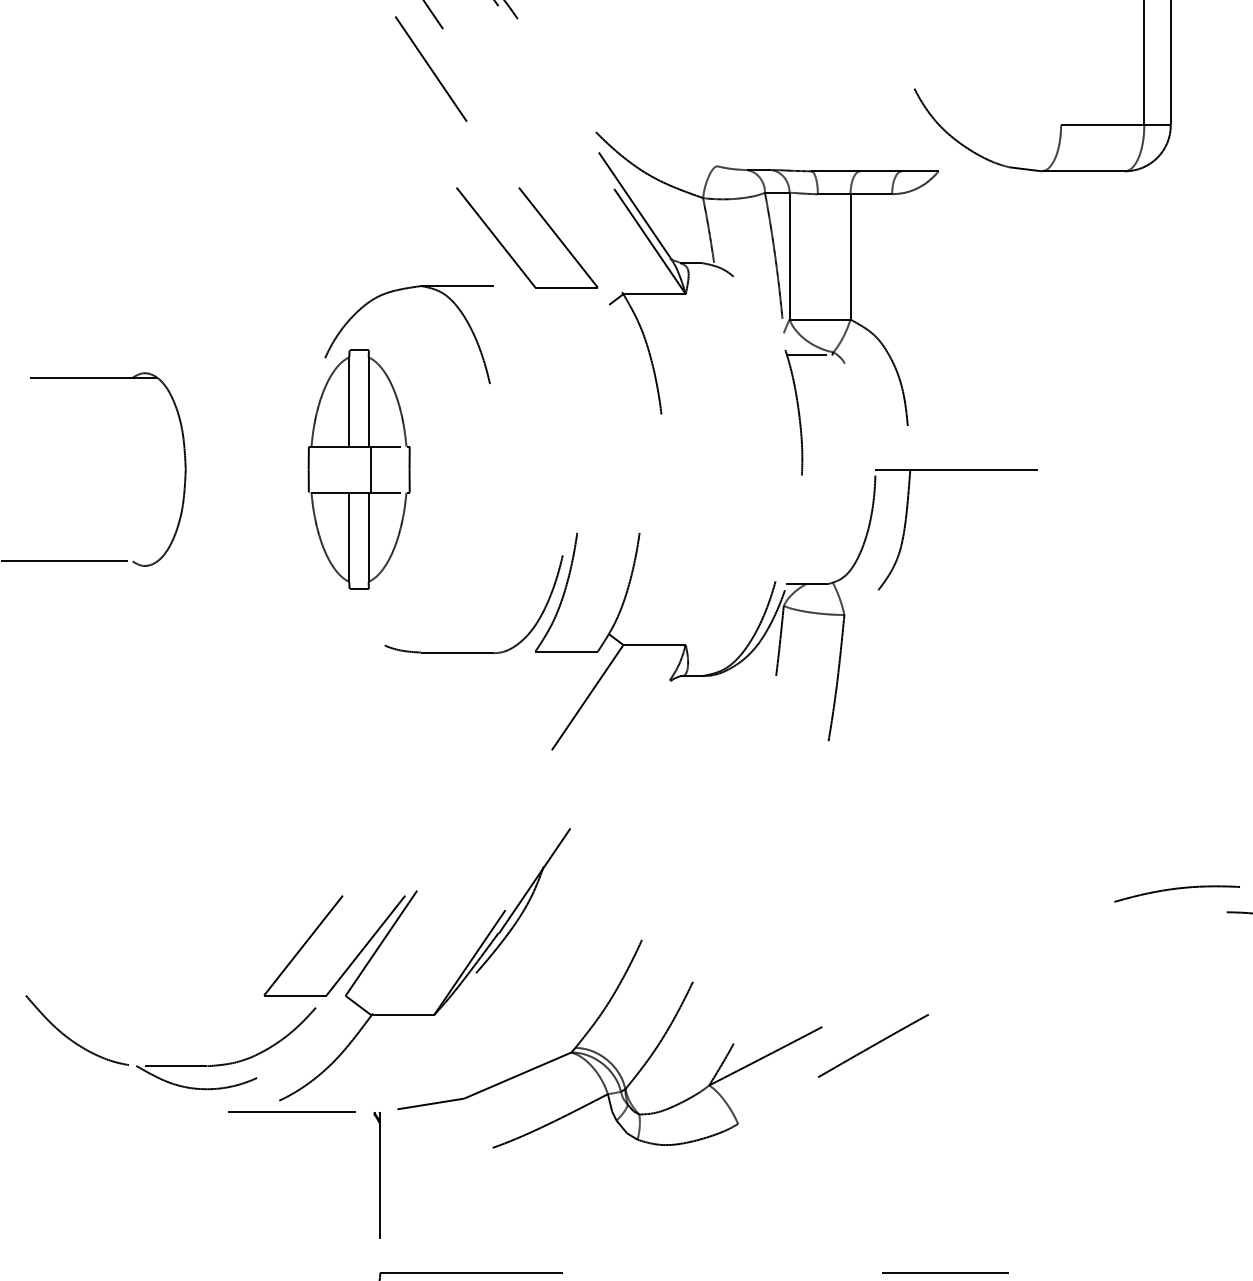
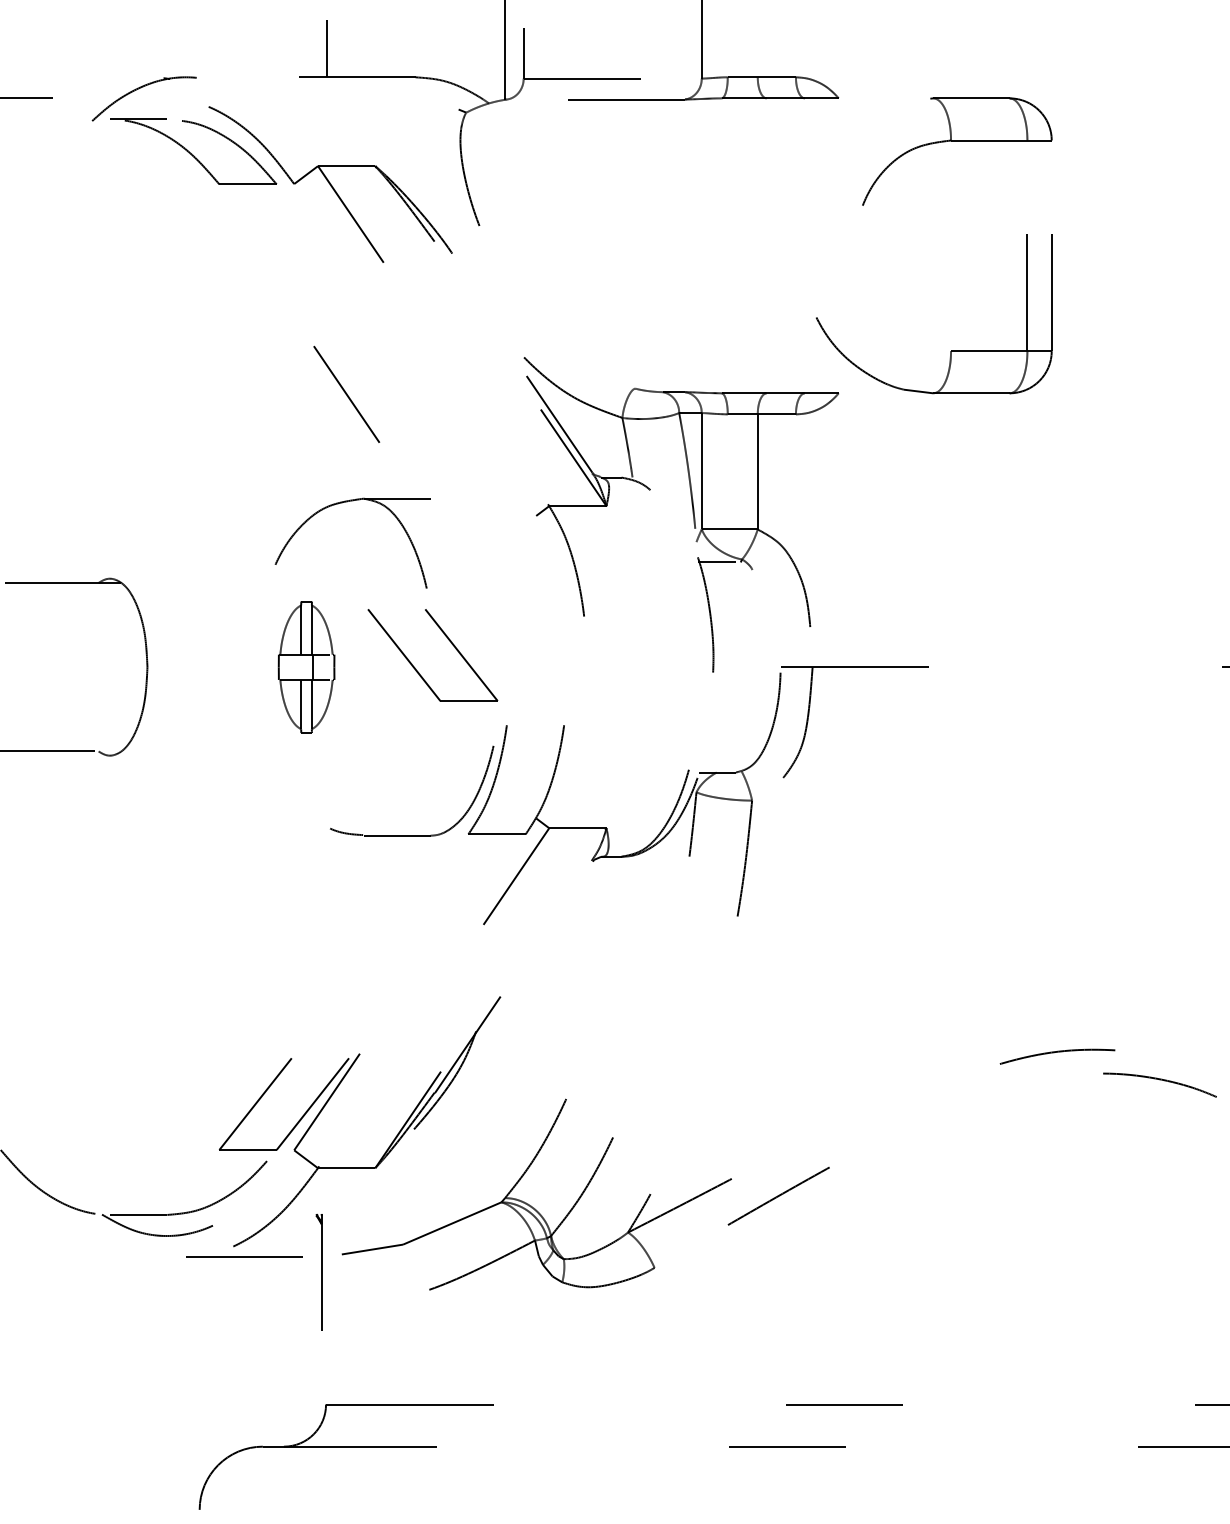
line: (430, 68) -> (346, 393), moved
part: (508, 251) -> (415, 667), moved
part: (358, 469) -> (306, 667), size x0.6
part: (376, 1174) -> (318, 1271), moved

